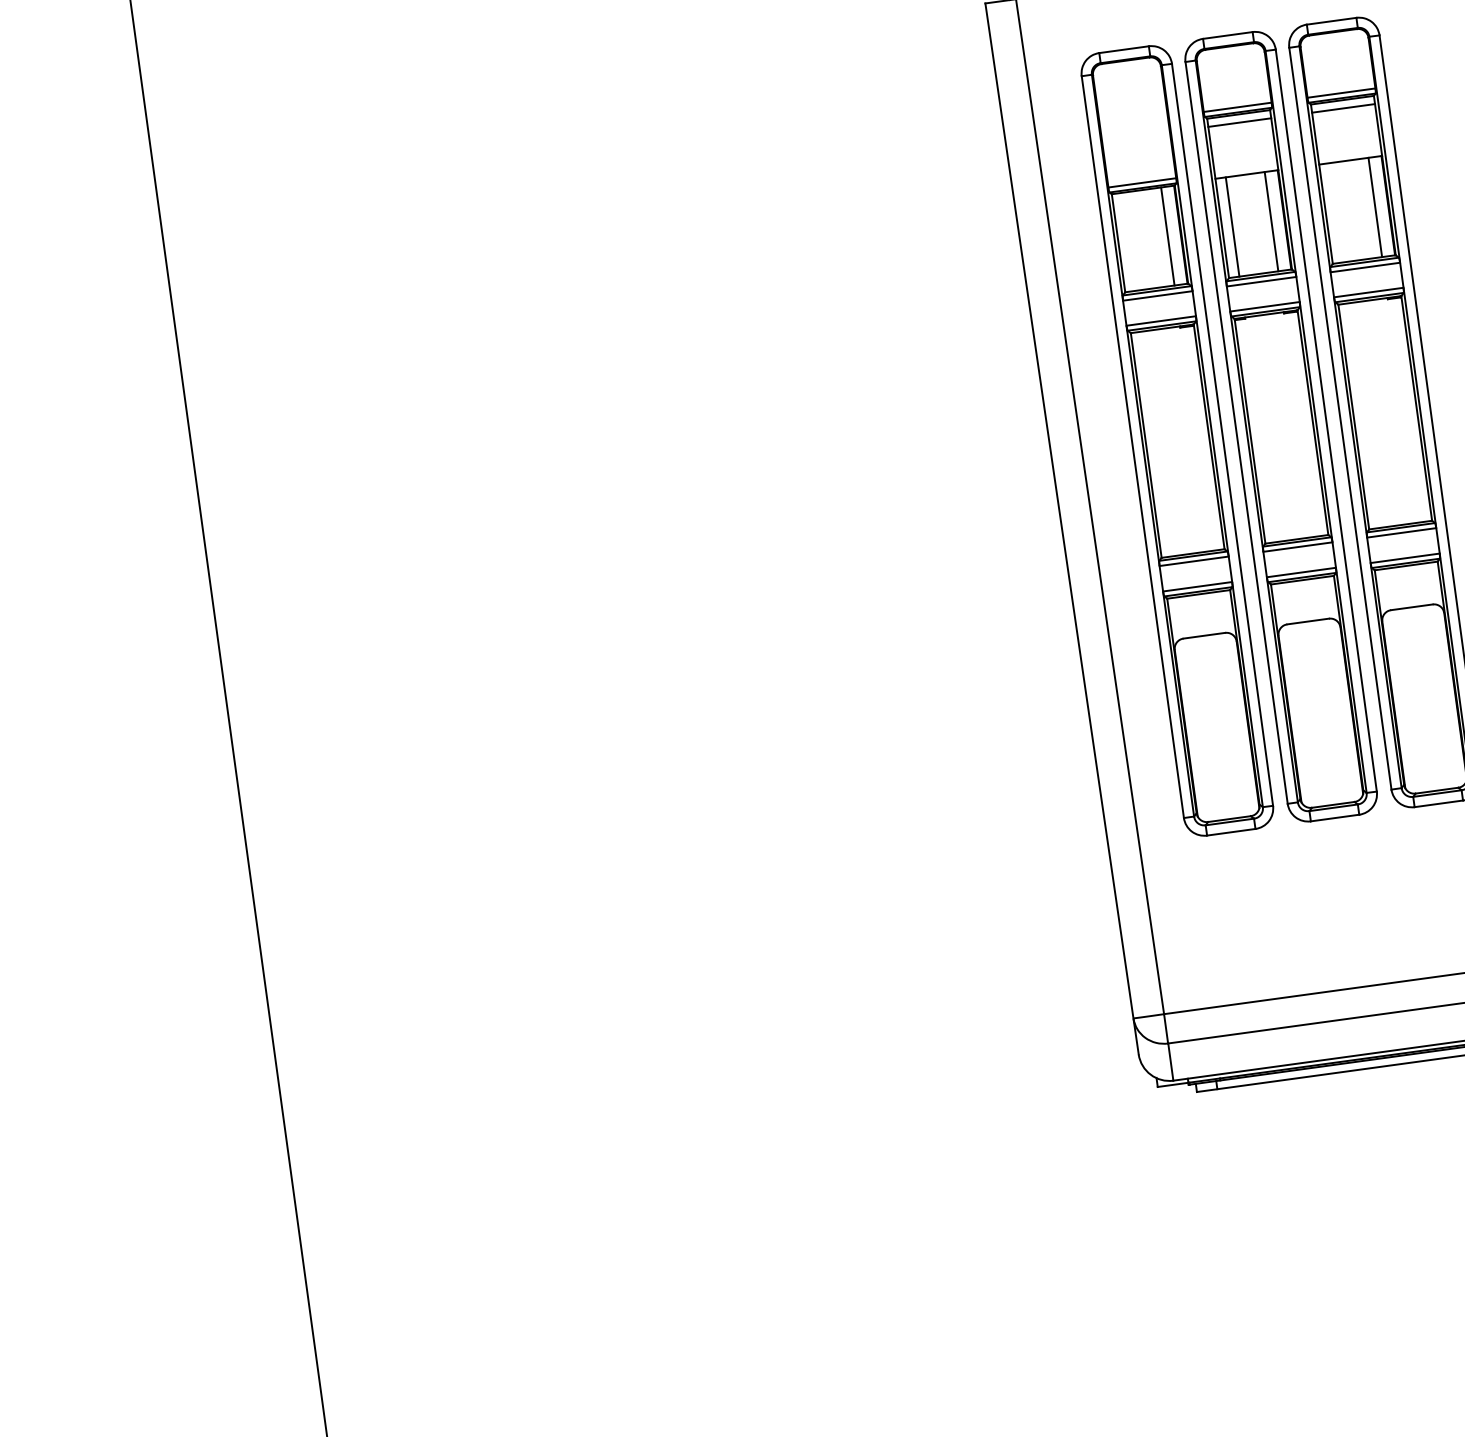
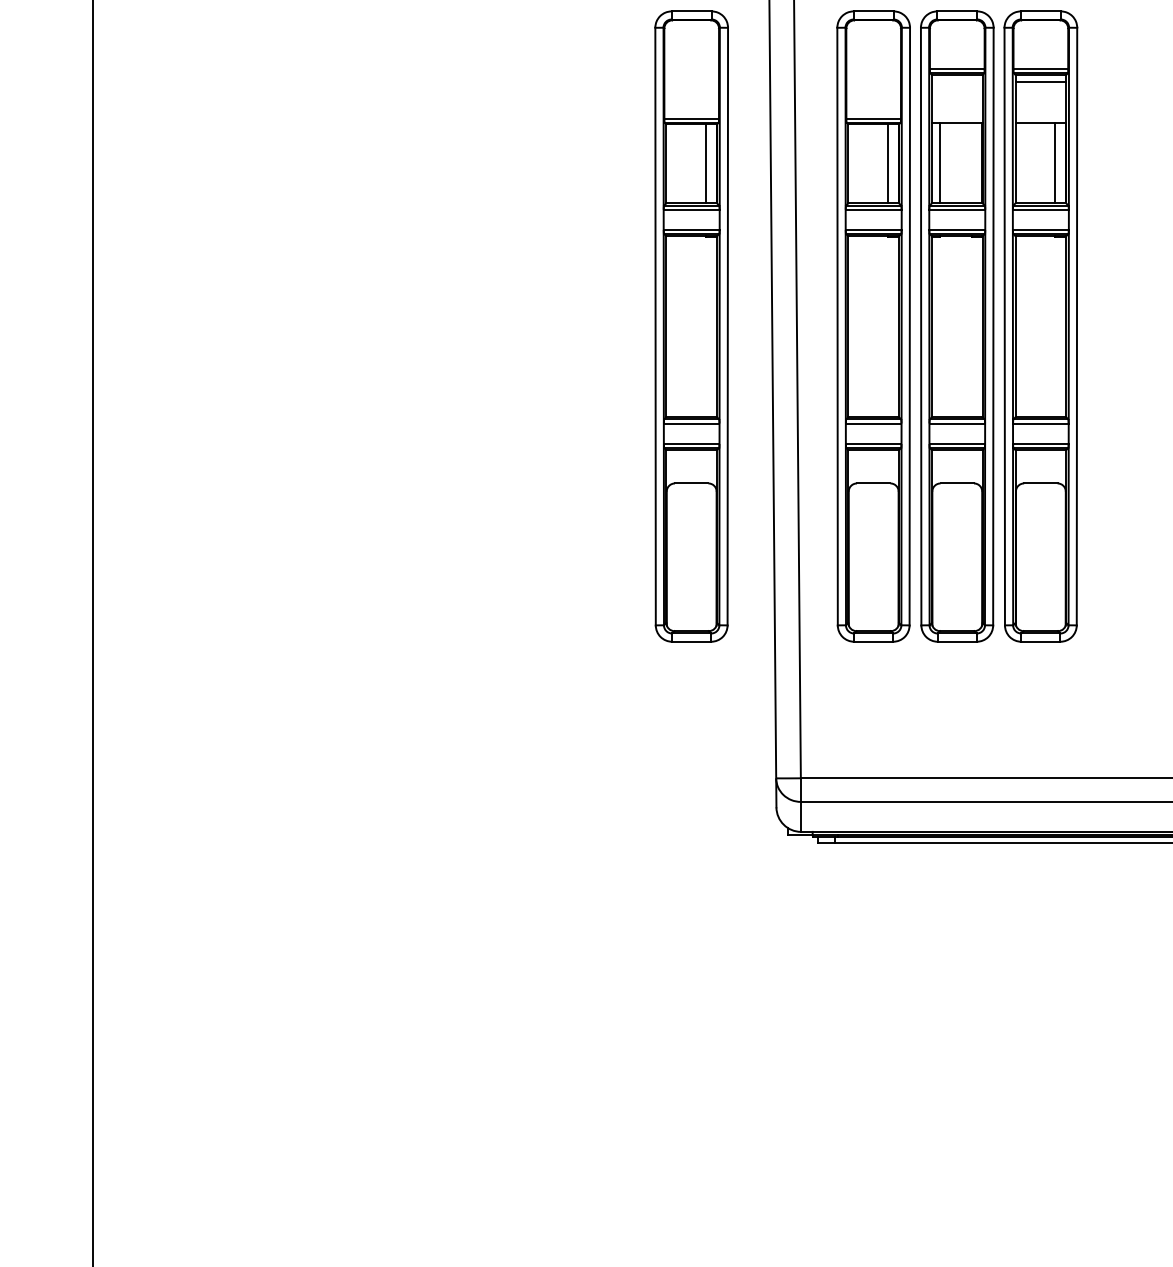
line: (1238, 122) -> (956, 81), removed
line: (1271, 221) -> (971, 163), removed
part: (951, 471) -> (691, 326), added

